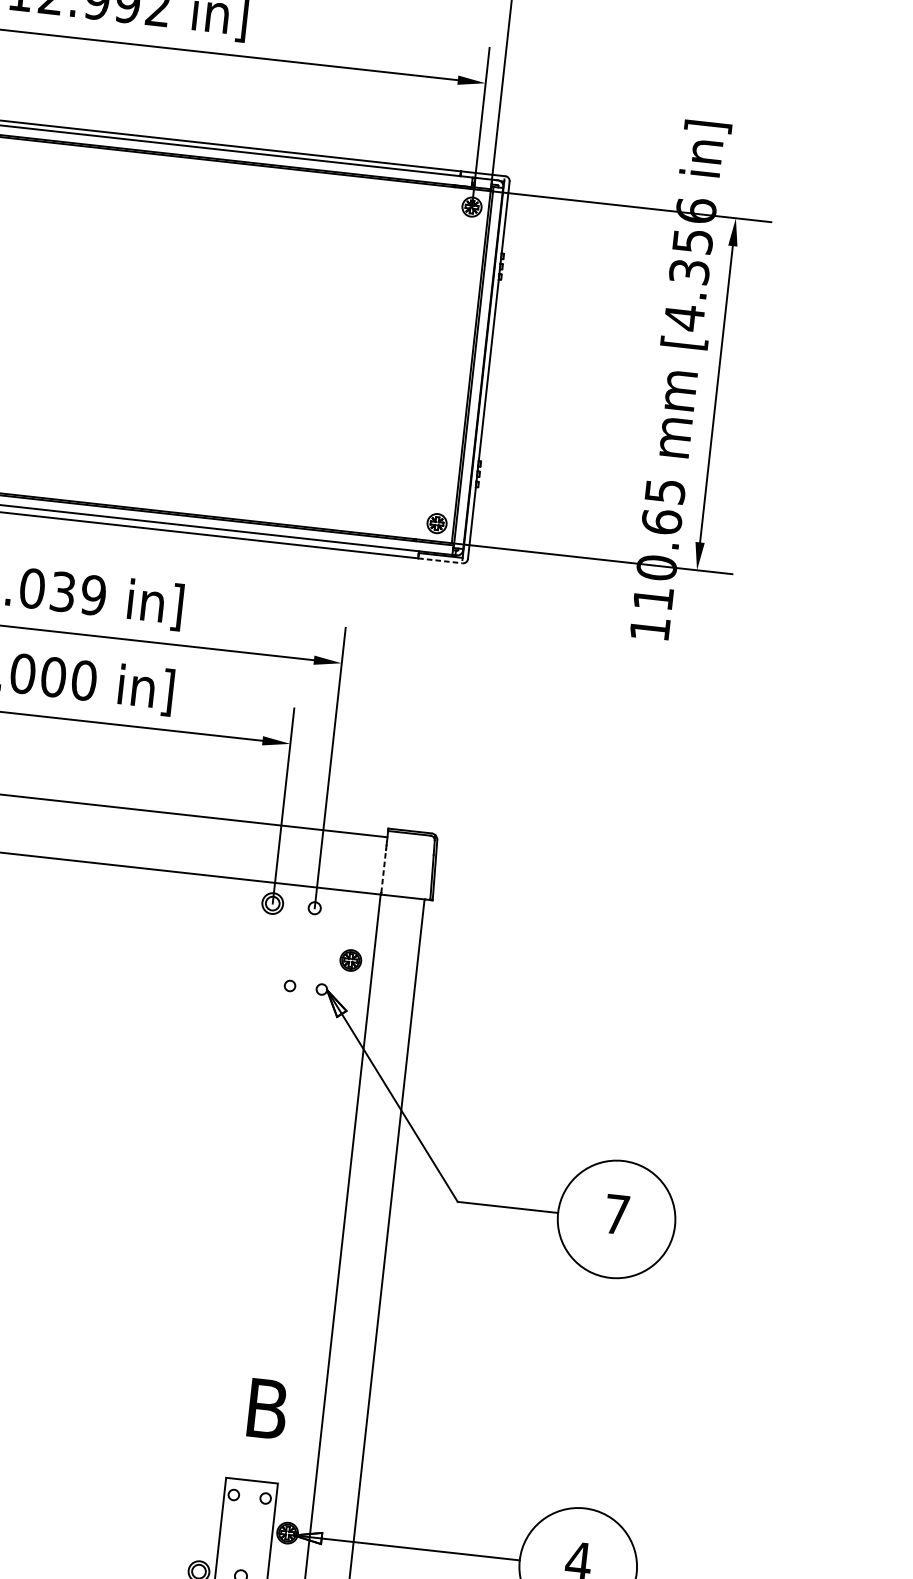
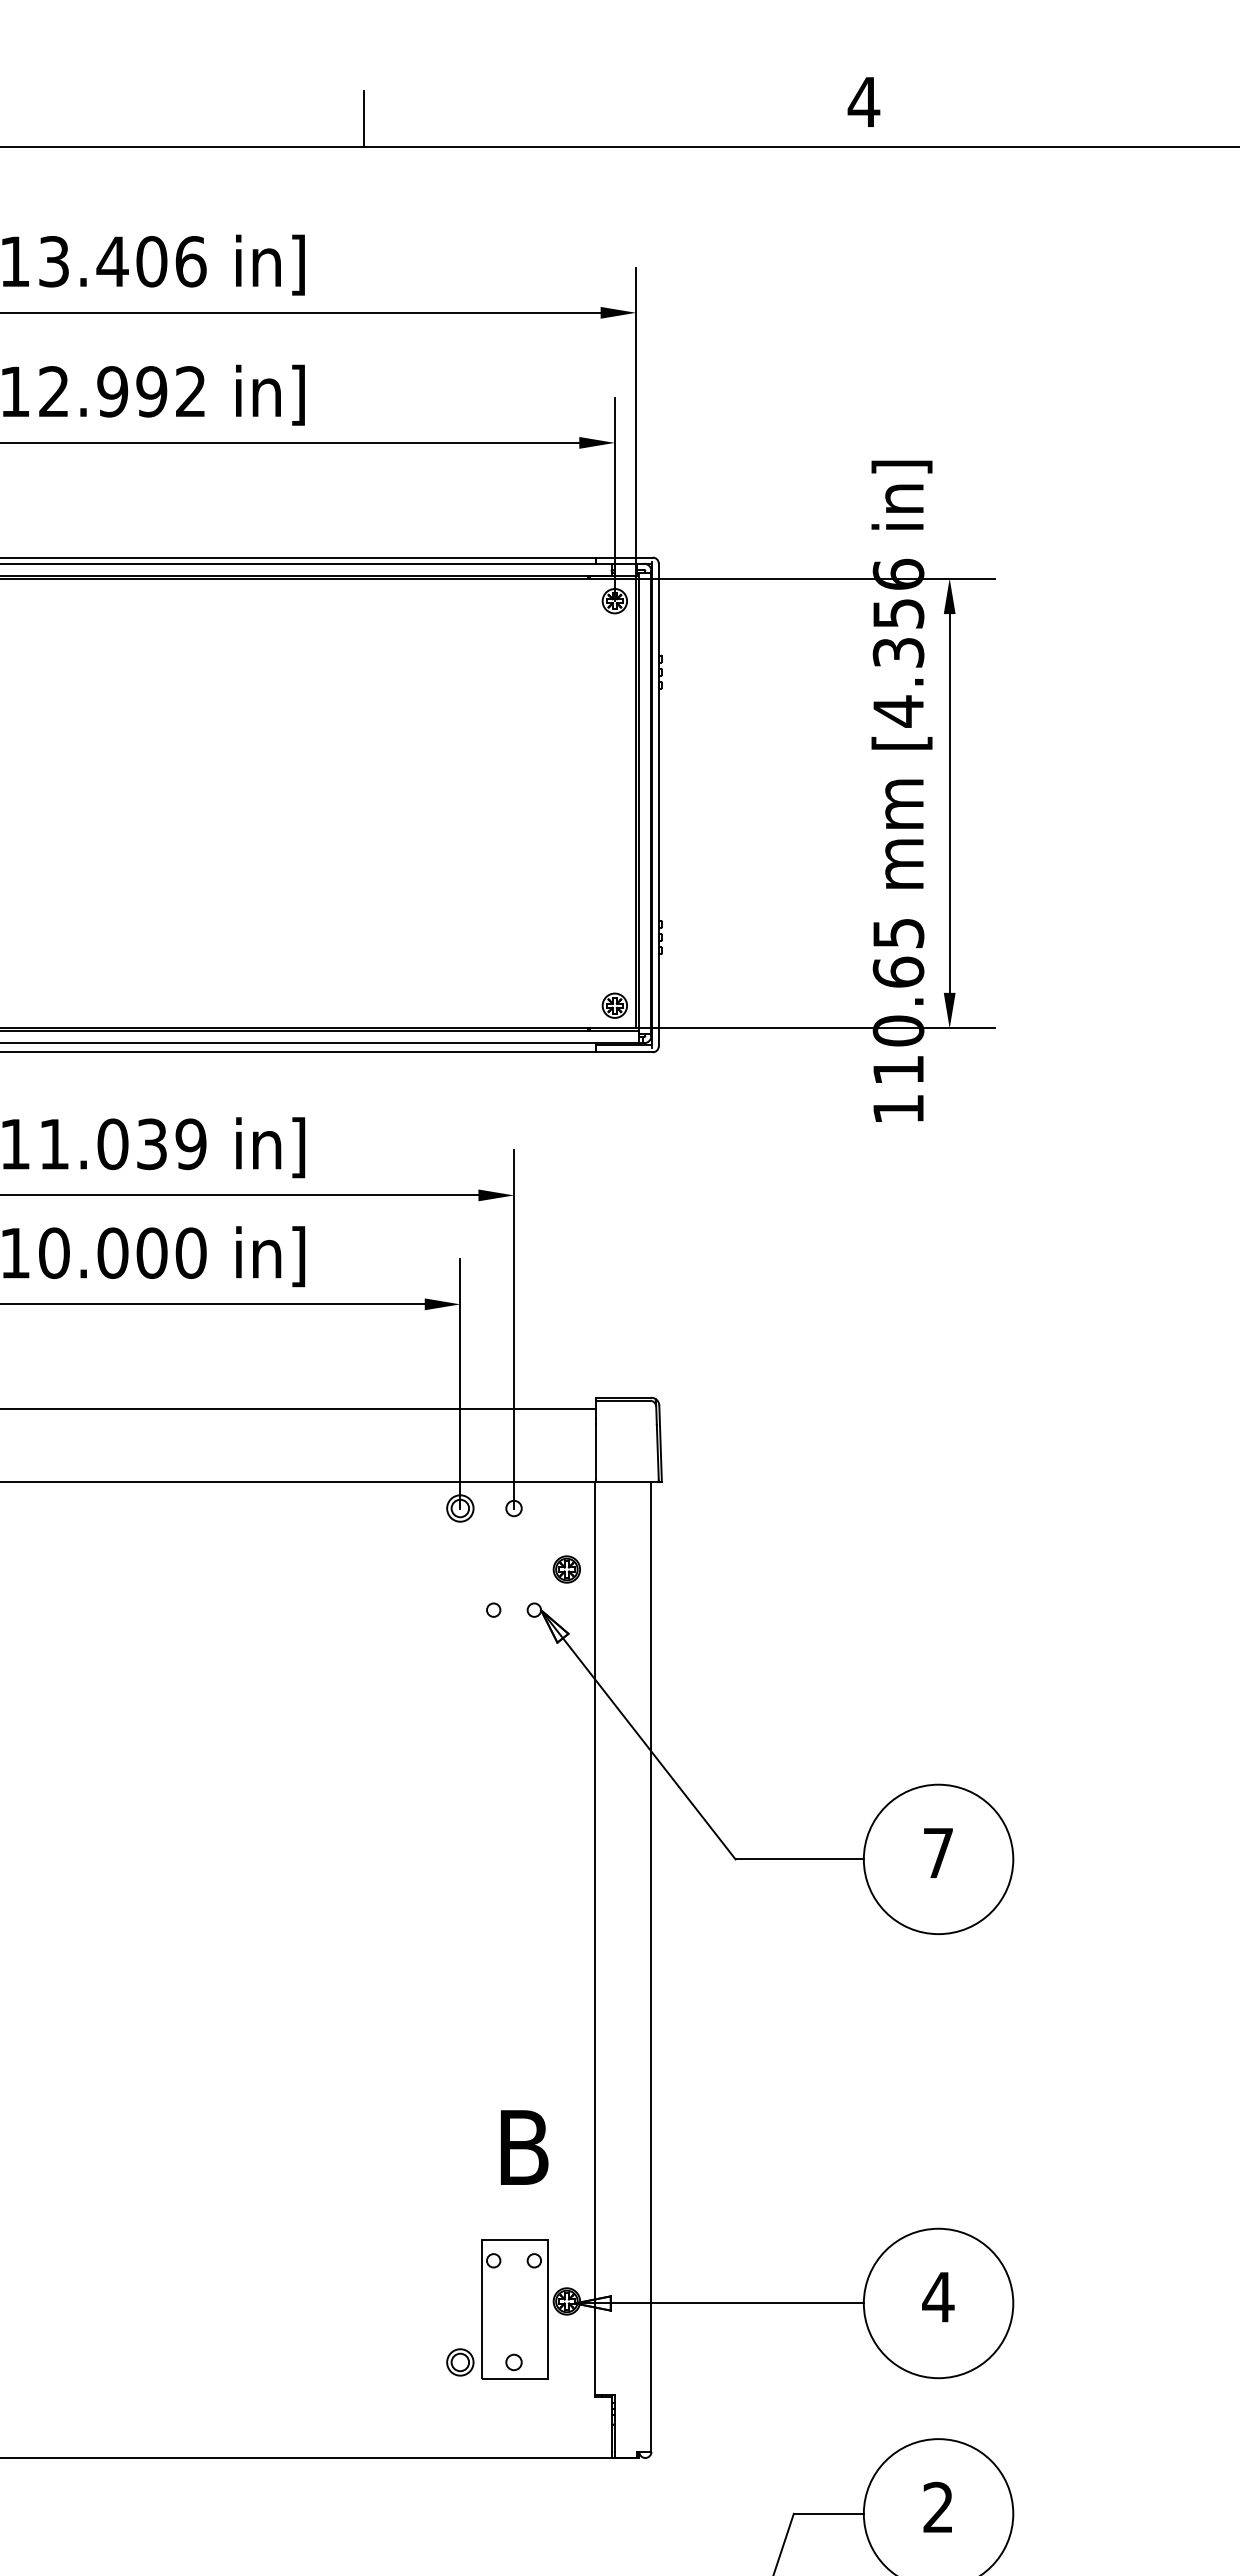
line: (440, 561) -> (624, 1052), dashed -> solid
line: (383, 871) -> (595, 1452), dashed -> solid

